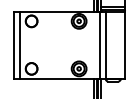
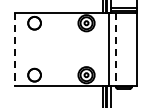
line: (19, 44) -> (21, 48), removed
line: (13, 45) -> (14, 49), solid -> dashed
line: (106, 45) -> (116, 49), solid -> dashed

